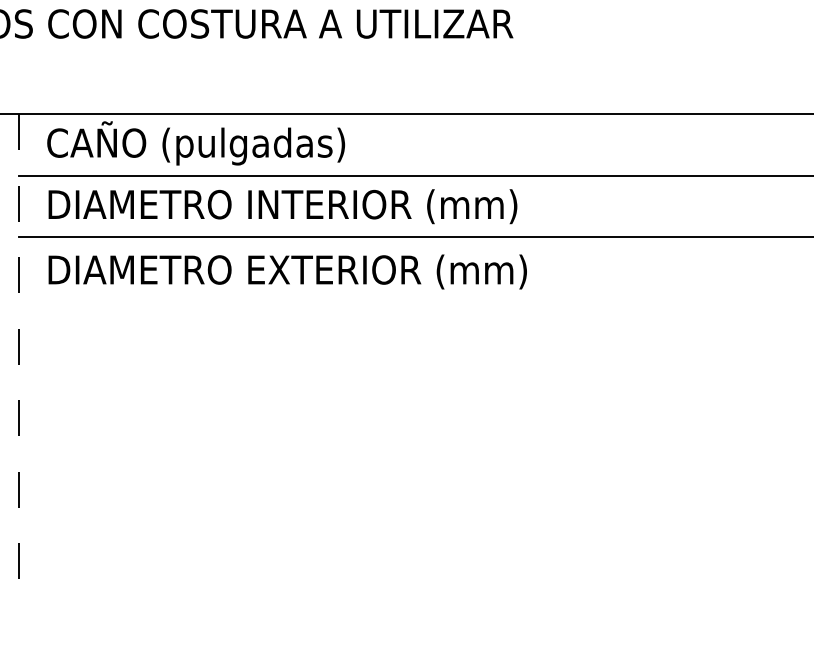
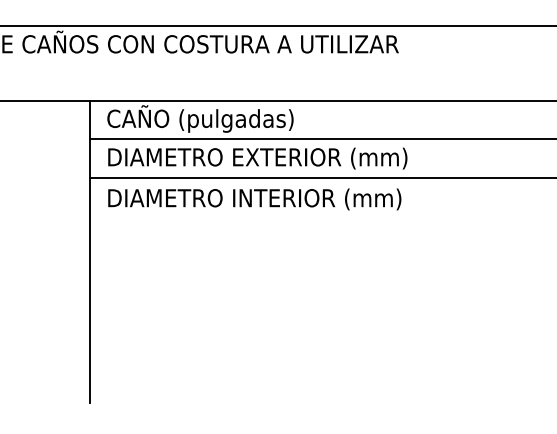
text: (389, 206) -> (321, 158), DIAMETRO INTERIOR (mm) -> DIAMETRO EXTERIOR (mm)
text: (389, 272) -> (321, 199), DIAMETRO EXTERIOR (mm) -> DIAMETRO INTERIOR (mm)
line: (18, 356) -> (89, 252), dashed -> solid

